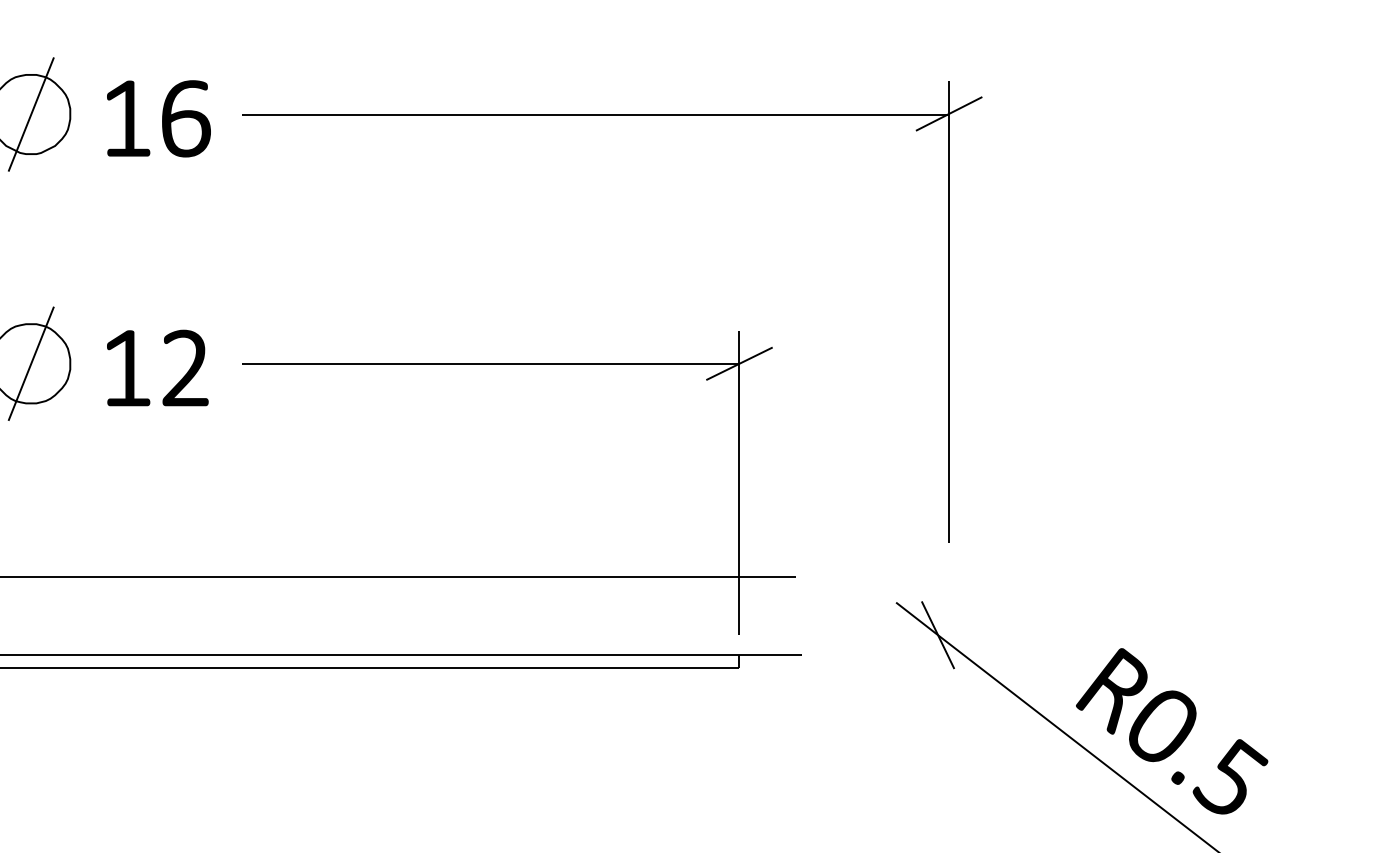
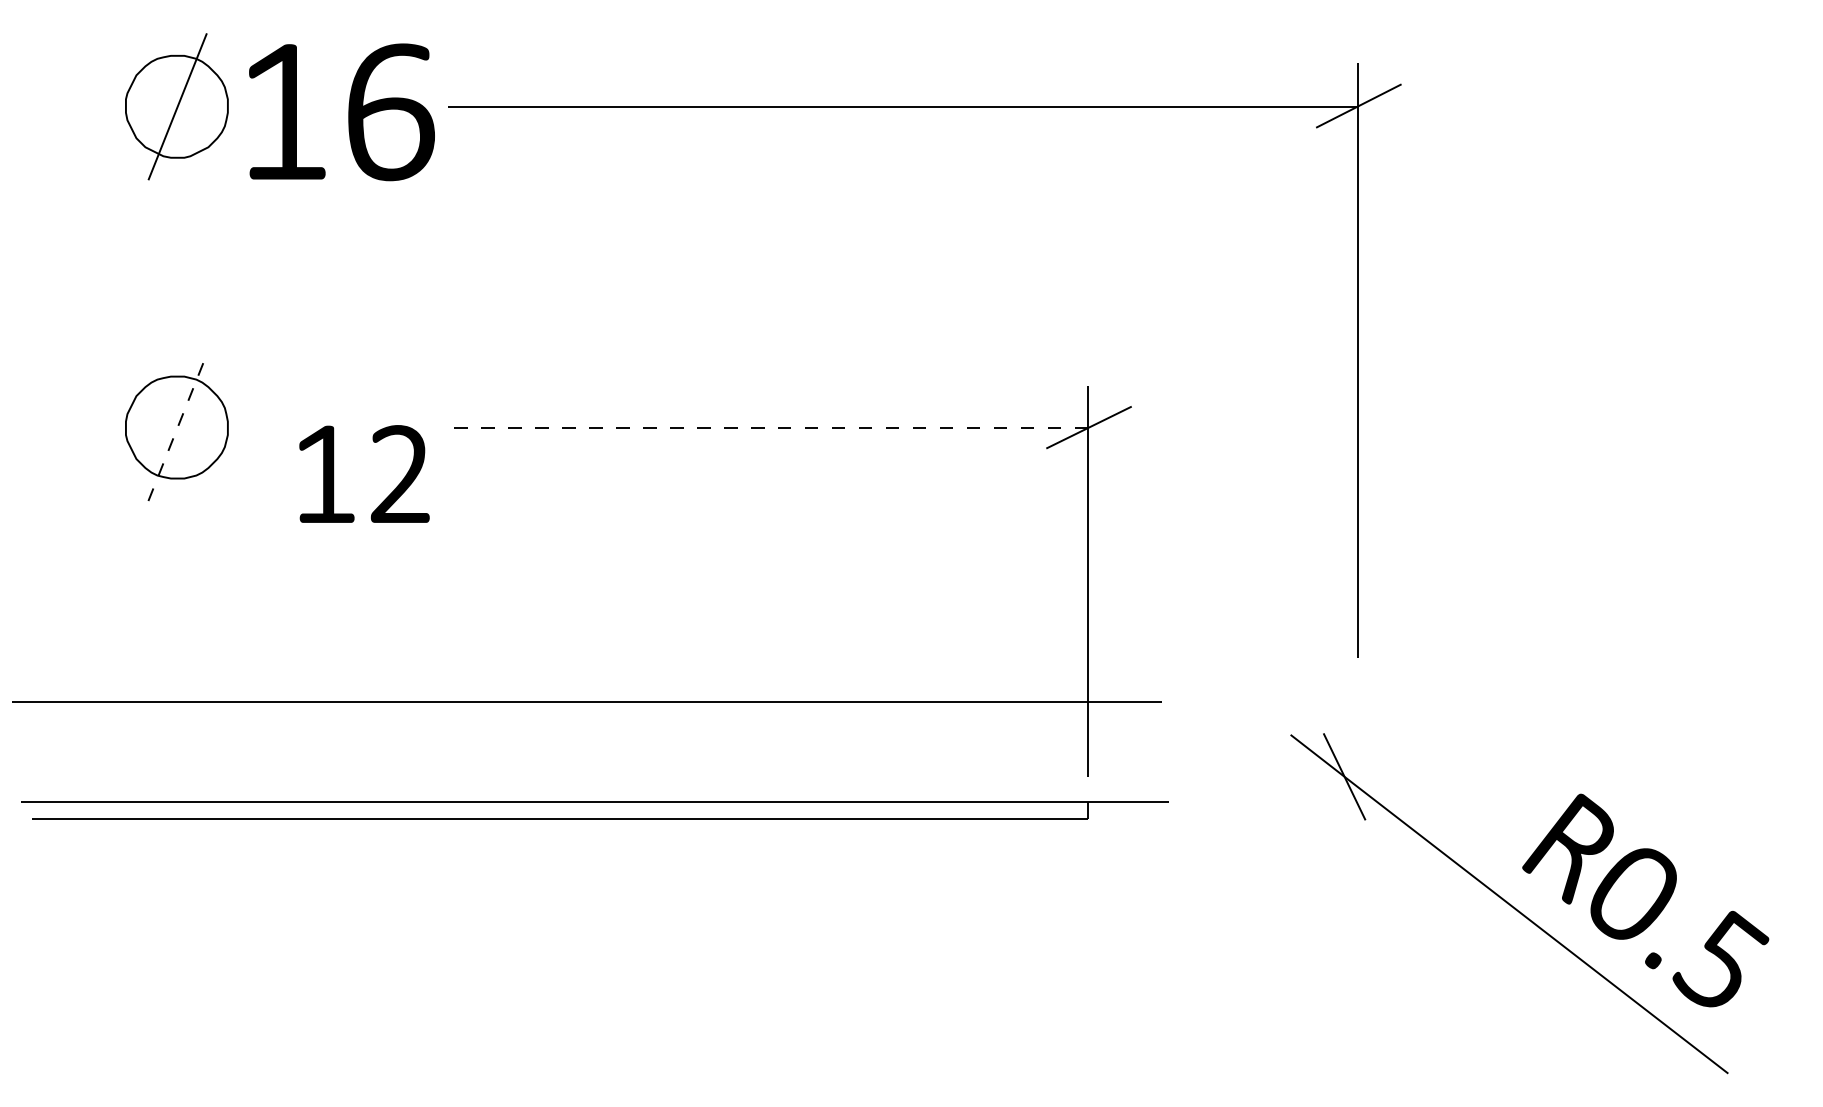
part: (158, 118) -> (341, 112), size x1.4
line: (31, 363) -> (177, 427), solid -> dashed
line: (489, 363) -> (767, 427), solid -> dashed
part: (134, 367) -> (334, 473), moved

